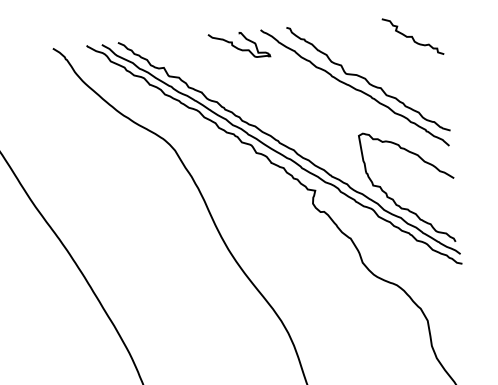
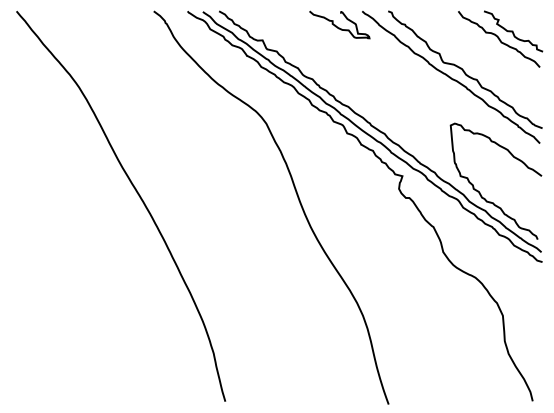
curve: (399, 45) -> (499, 39), added

